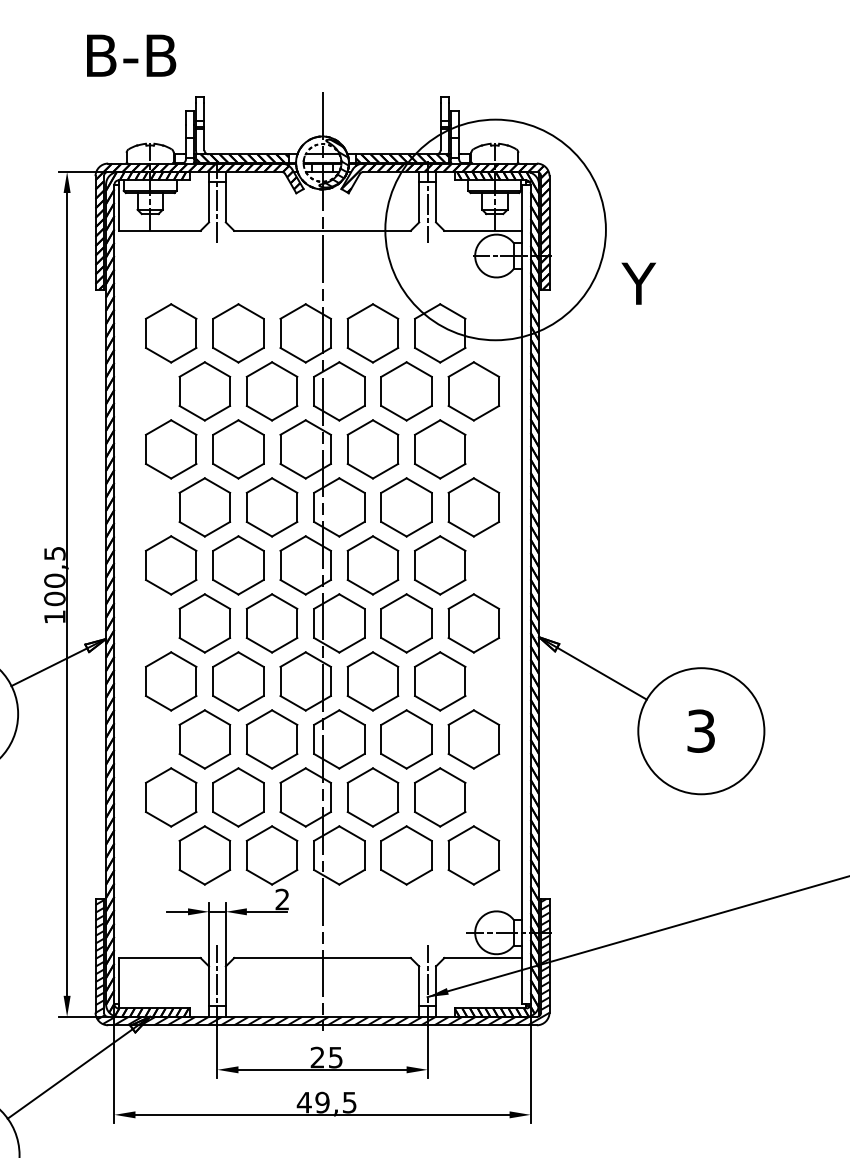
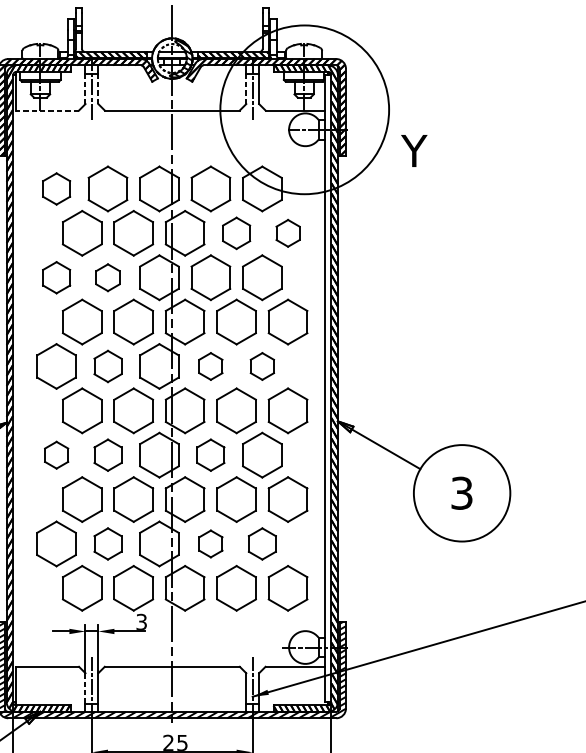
line: (209, 202) -> (85, 88), solid -> dashed
line: (225, 202) -> (98, 88), solid -> dashed
line: (419, 202) -> (246, 88), solid -> dashed
line: (159, 230) -> (47, 110), solid -> dashed
part: (171, 333) -> (56, 189), size x0.7
part: (406, 391) -> (236, 233), size x0.7
part: (473, 391) -> (287, 233), size x0.6
part: (171, 449) -> (56, 277), size x0.7
part: (238, 449) -> (108, 277), size x0.6
part: (238, 565) -> (108, 366), size x0.7
part: (372, 565) -> (210, 366), size x0.6
part: (440, 565) -> (262, 366), size x0.6
part: (171, 681) -> (56, 455), size x0.6
part: (238, 681) -> (108, 455), size x0.7
part: (372, 681) -> (210, 455), size x0.7
part: (238, 797) -> (108, 544), size x0.7
part: (372, 797) -> (210, 544), size x0.6
part: (440, 797) -> (262, 544), size x0.7
text: (282, 899) -> (141, 622), 2 -> 3
line: (209, 986) -> (85, 688), solid -> dashed

